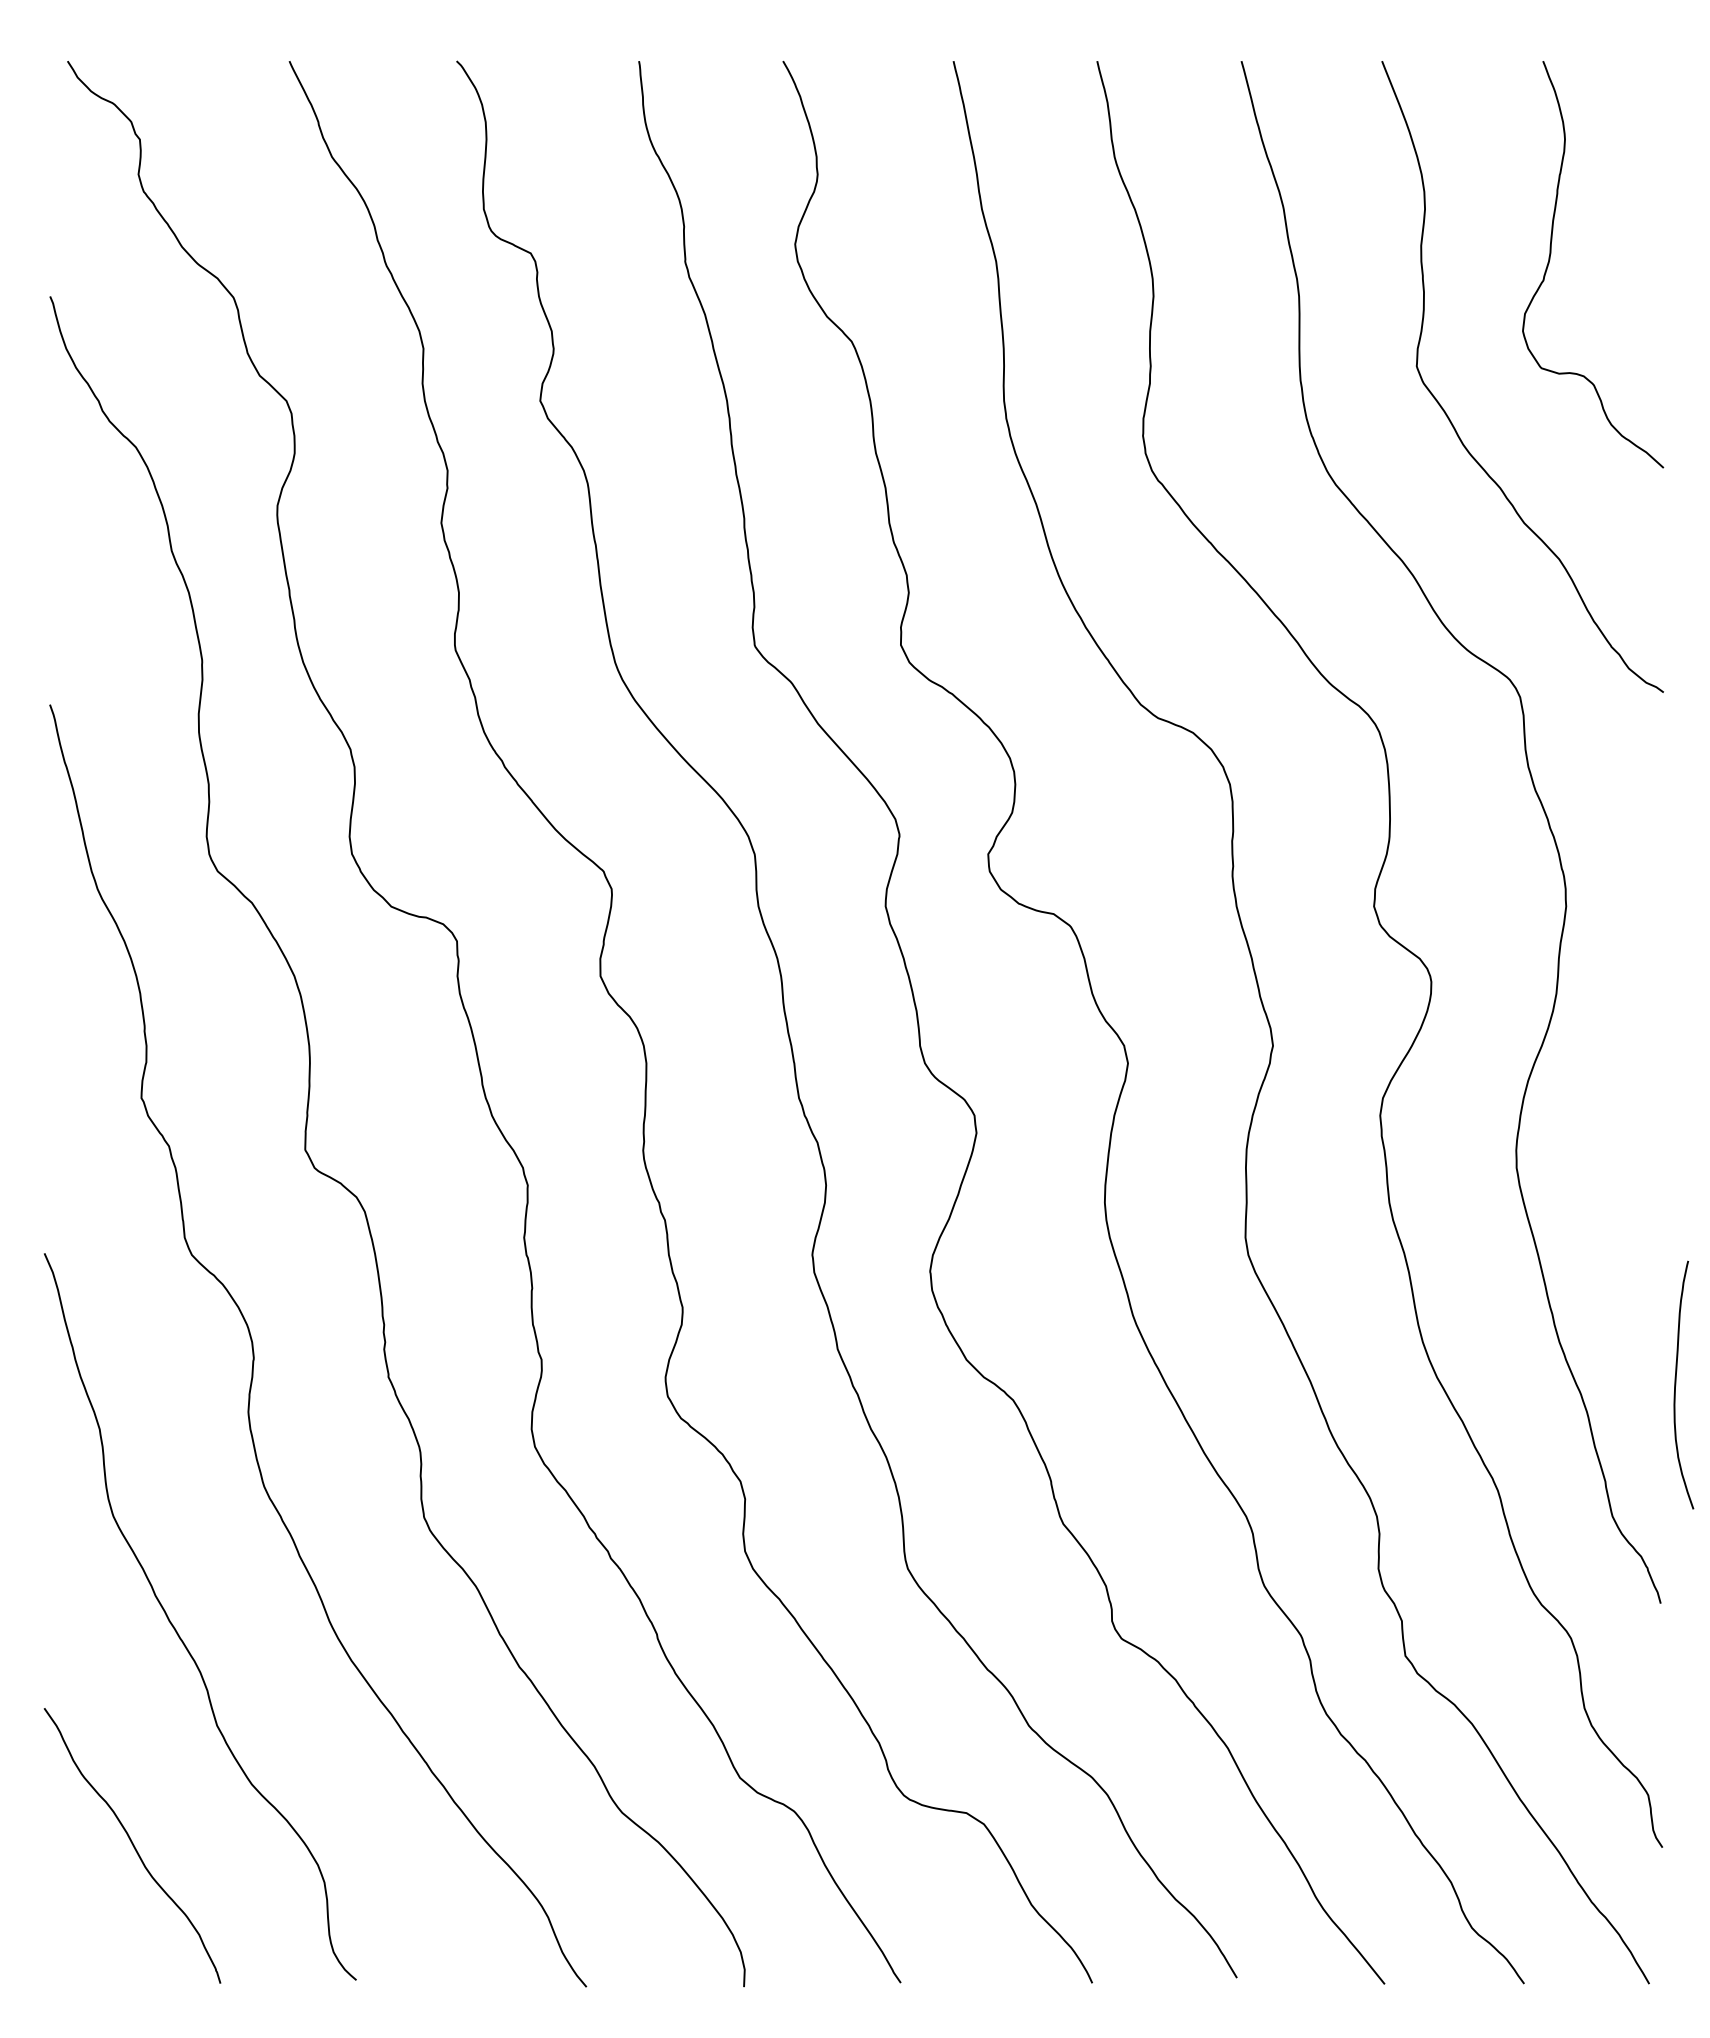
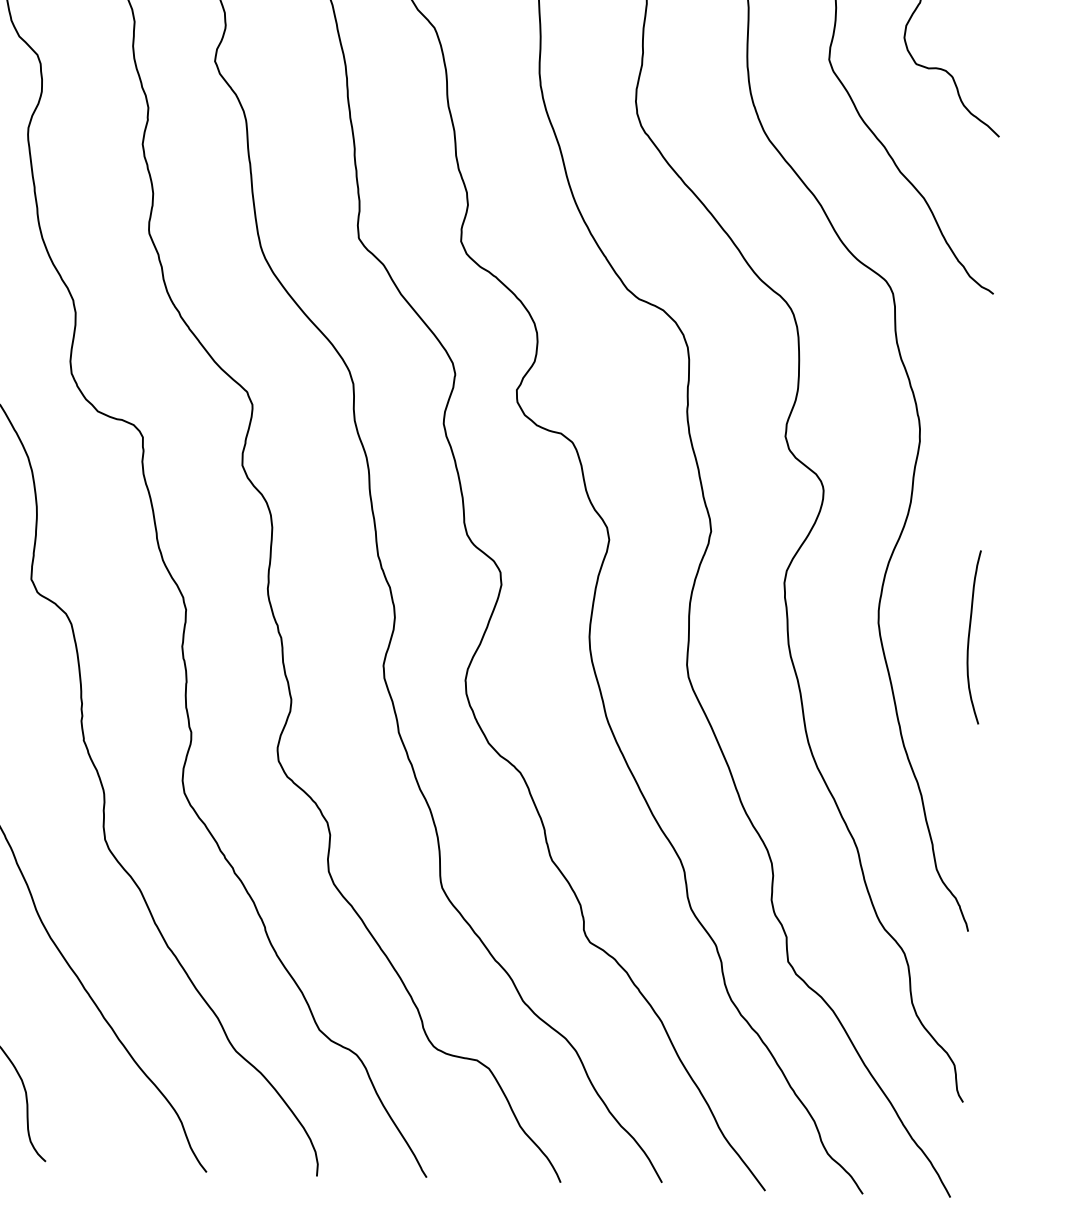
curve: (1676, 1384) -> (969, 636), moved

